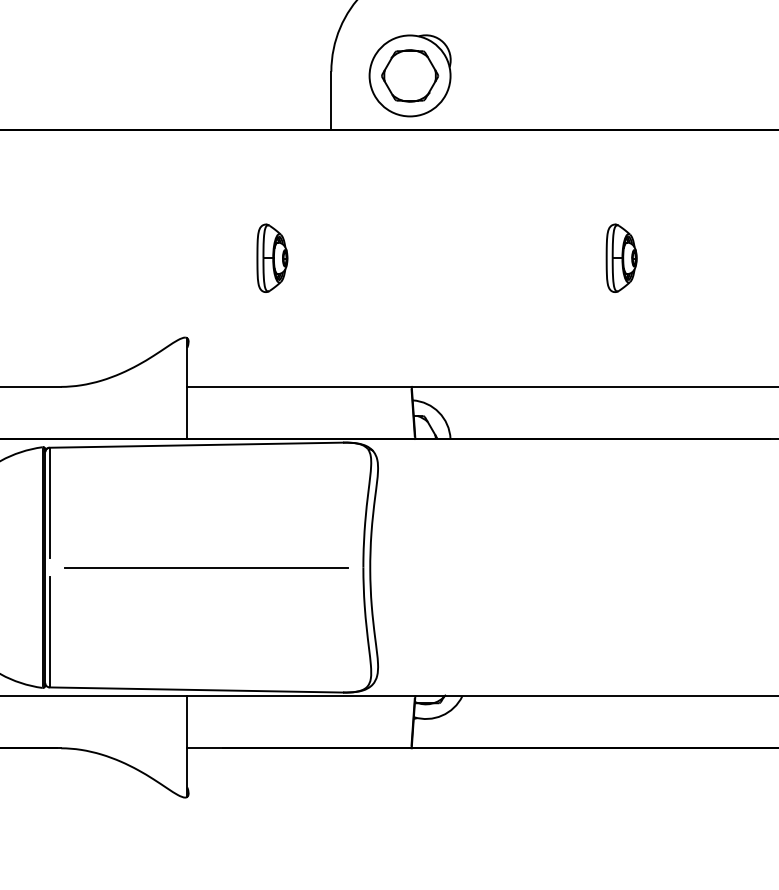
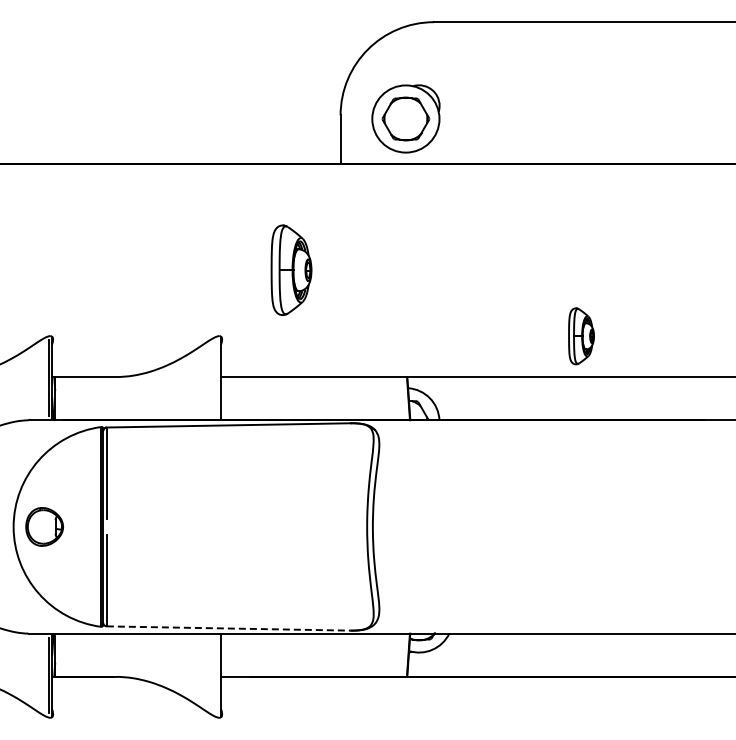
part: (272, 258) -> (291, 270), size x1.6
part: (621, 258) -> (581, 336), moved
line: (205, 567) -> (236, 526), removed
line: (196, 689) -> (228, 628), solid -> dashed

